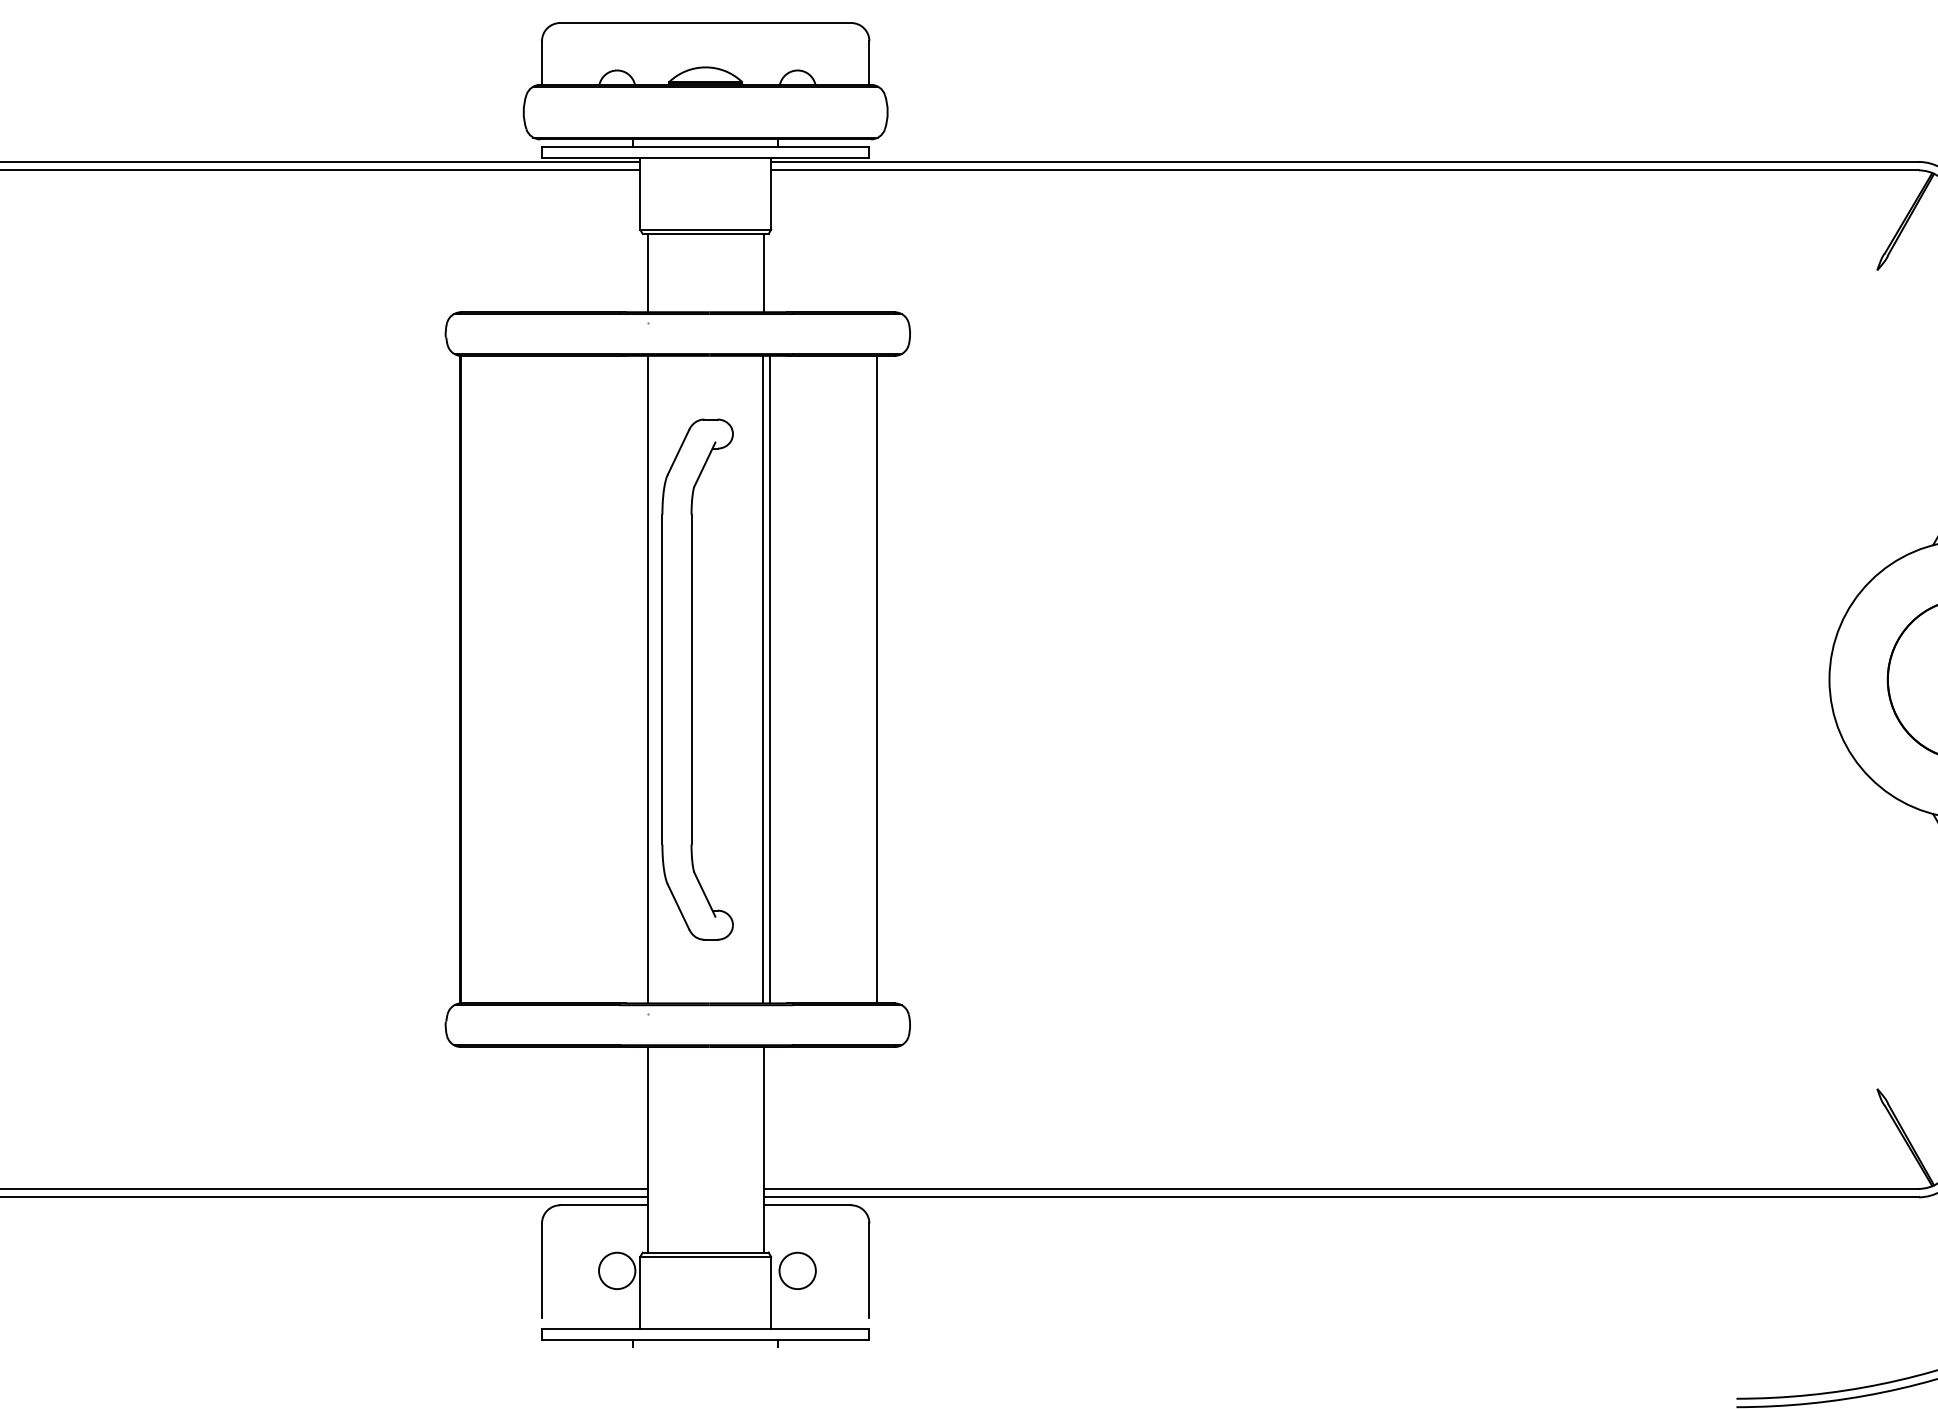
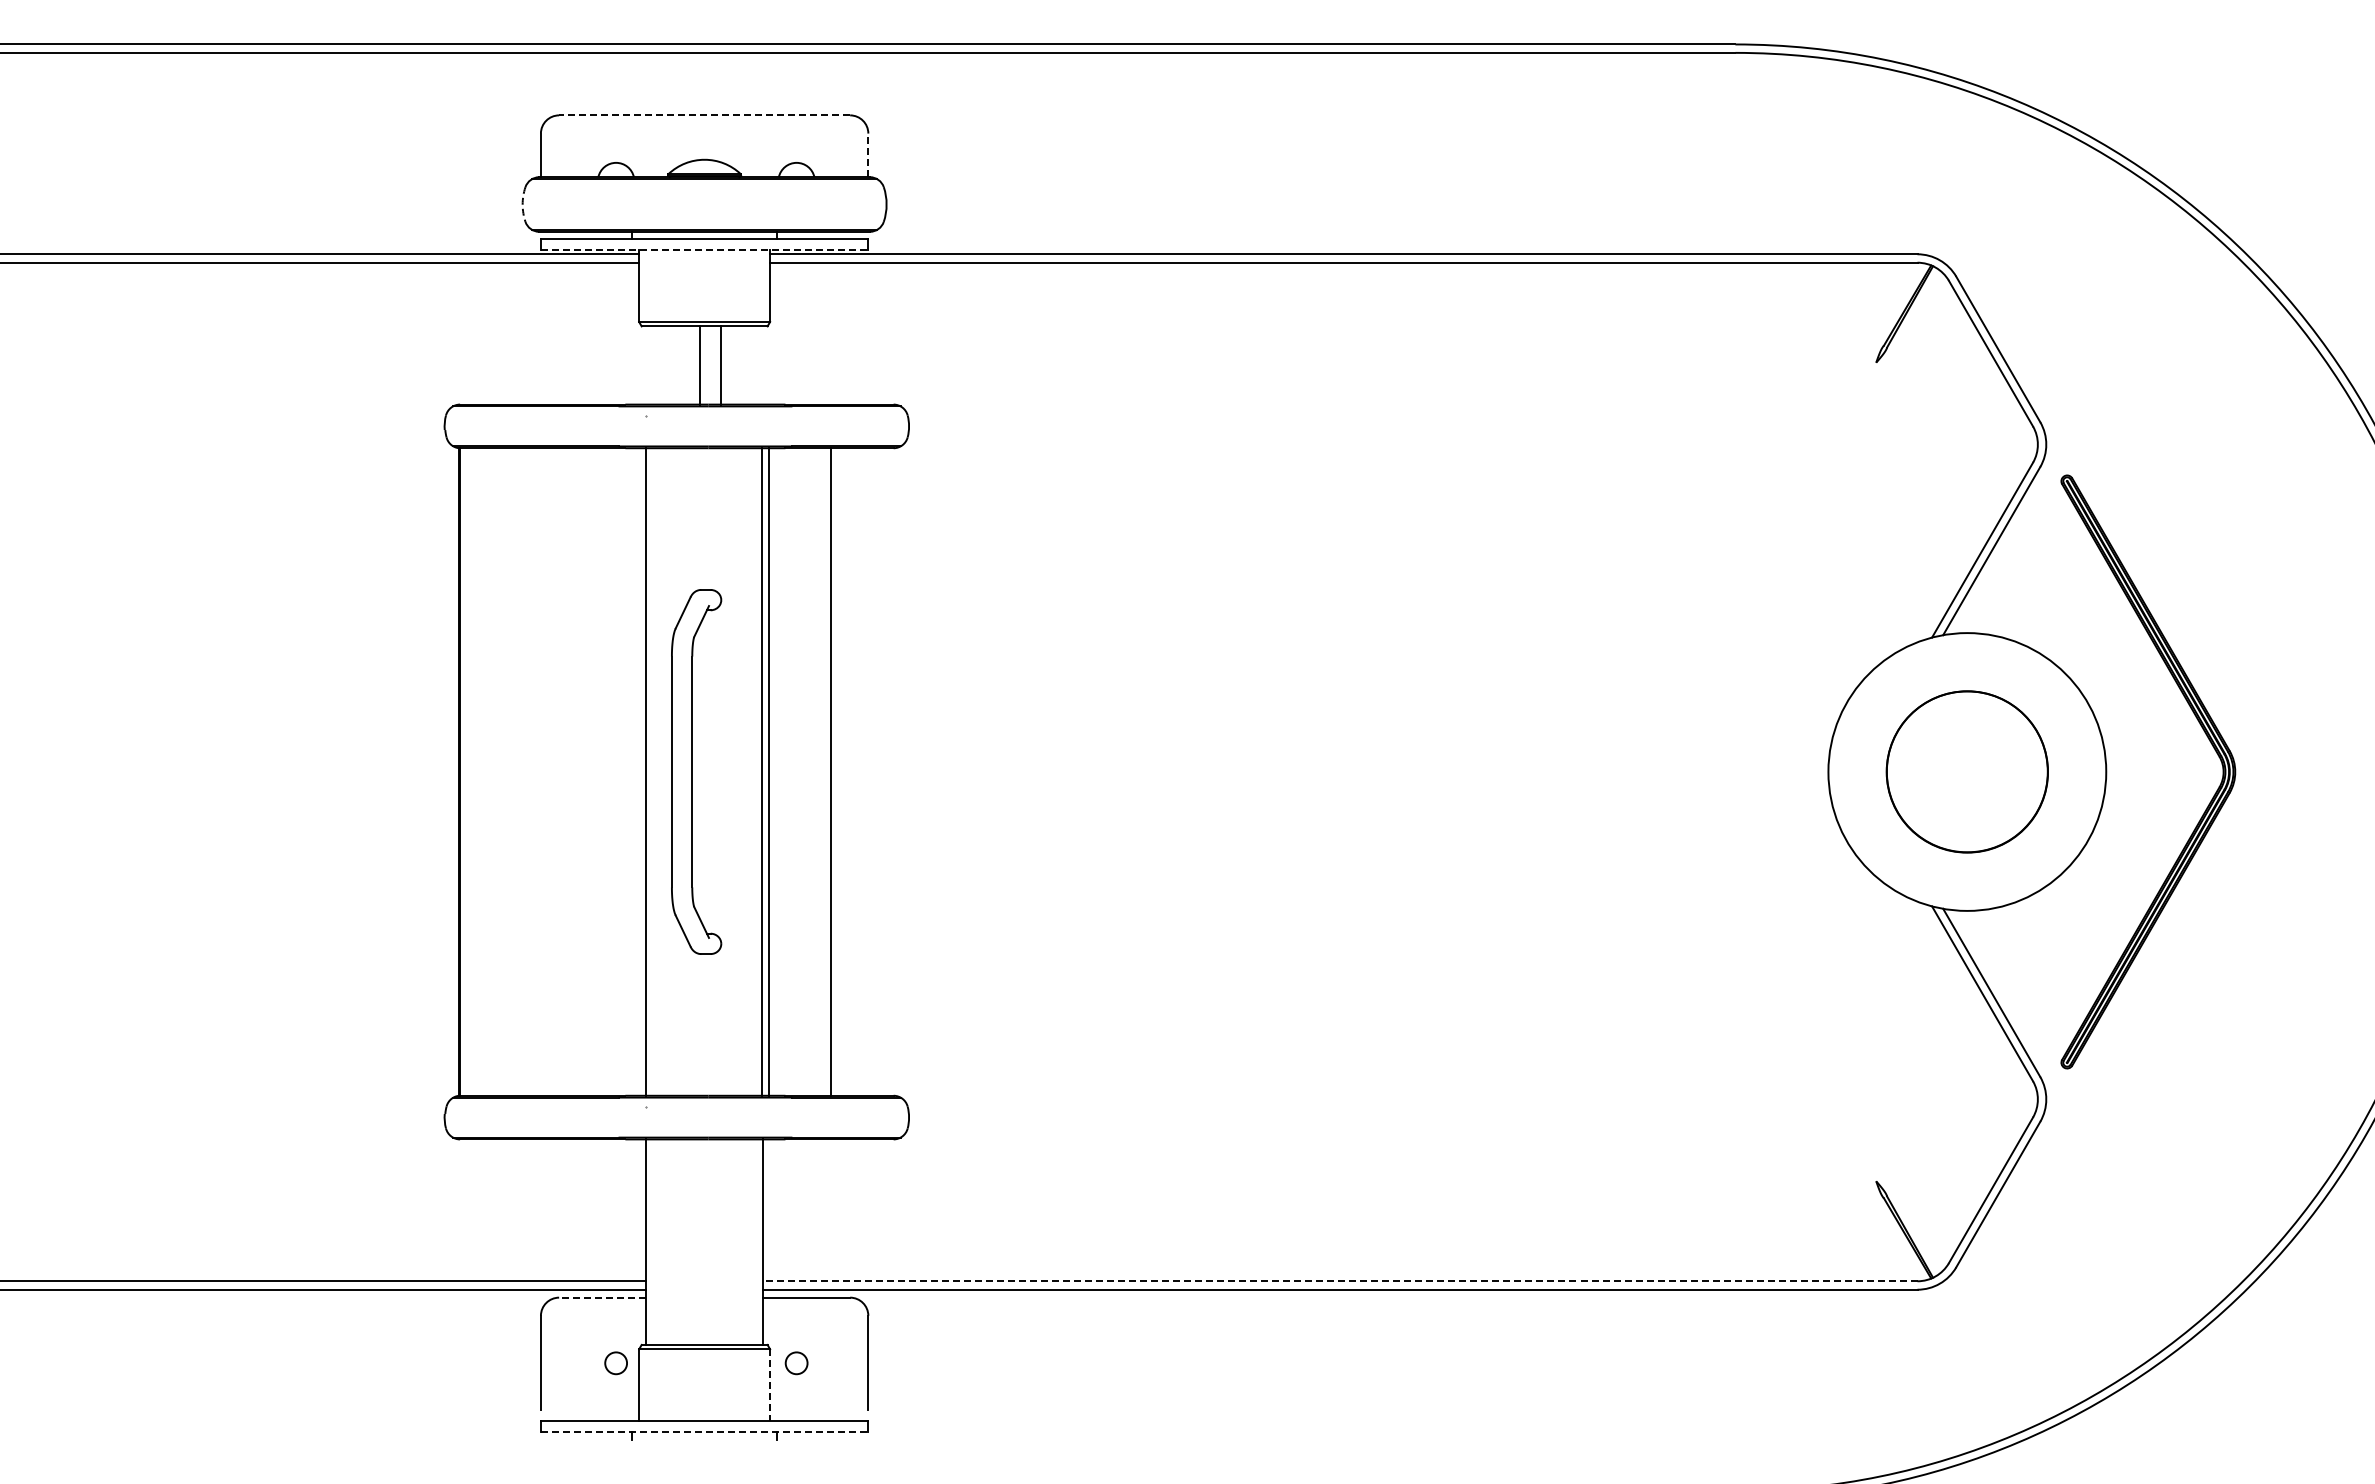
line: (705, 23) -> (704, 115), solid -> dashed
line: (869, 63) -> (868, 155), solid -> dashed
arc: (523, 112) -> (522, 204), solid -> dashed
line: (705, 157) -> (704, 249), solid -> dashed
line: (647, 273) -> (721, 365), moved
line: (763, 273) -> (699, 365), moved
part: (697, 679) -> (696, 771), size x0.7
line: (877, 679) -> (831, 771), moved
line: (1340, 1189) -> (1339, 1281), solid -> dashed
line: (603, 1205) -> (602, 1297), solid -> dashed
circle: (616, 1271) -> (615, 1363), size x0.6
circle: (797, 1271) -> (796, 1363), size x0.6
line: (771, 1293) -> (770, 1385), solid -> dashed
line: (705, 1340) -> (704, 1432), solid -> dashed

